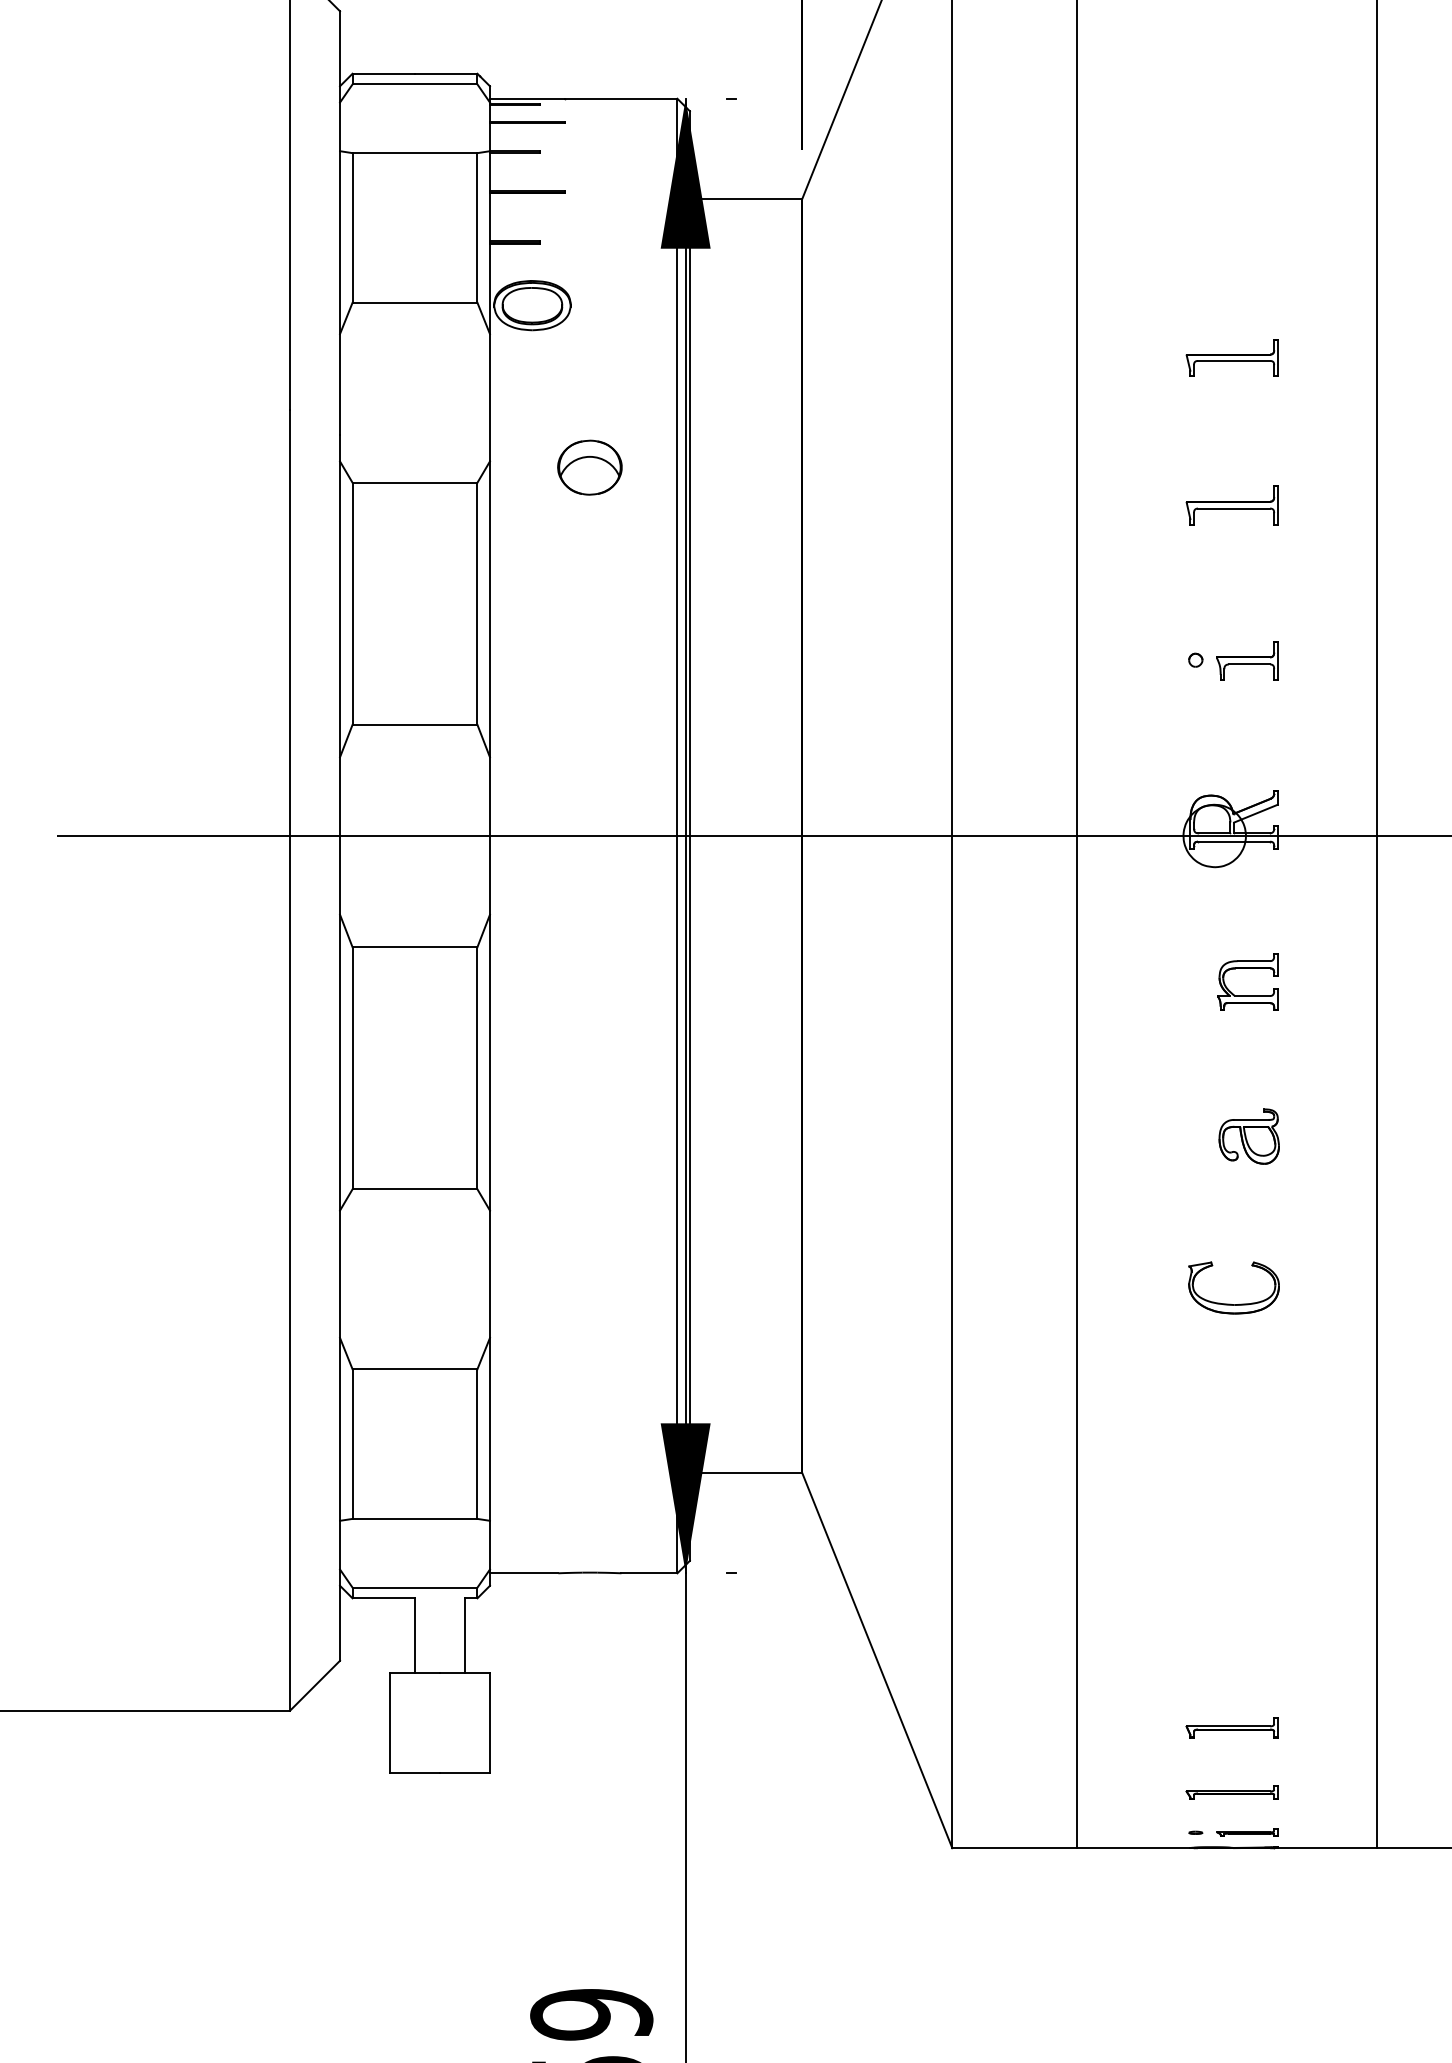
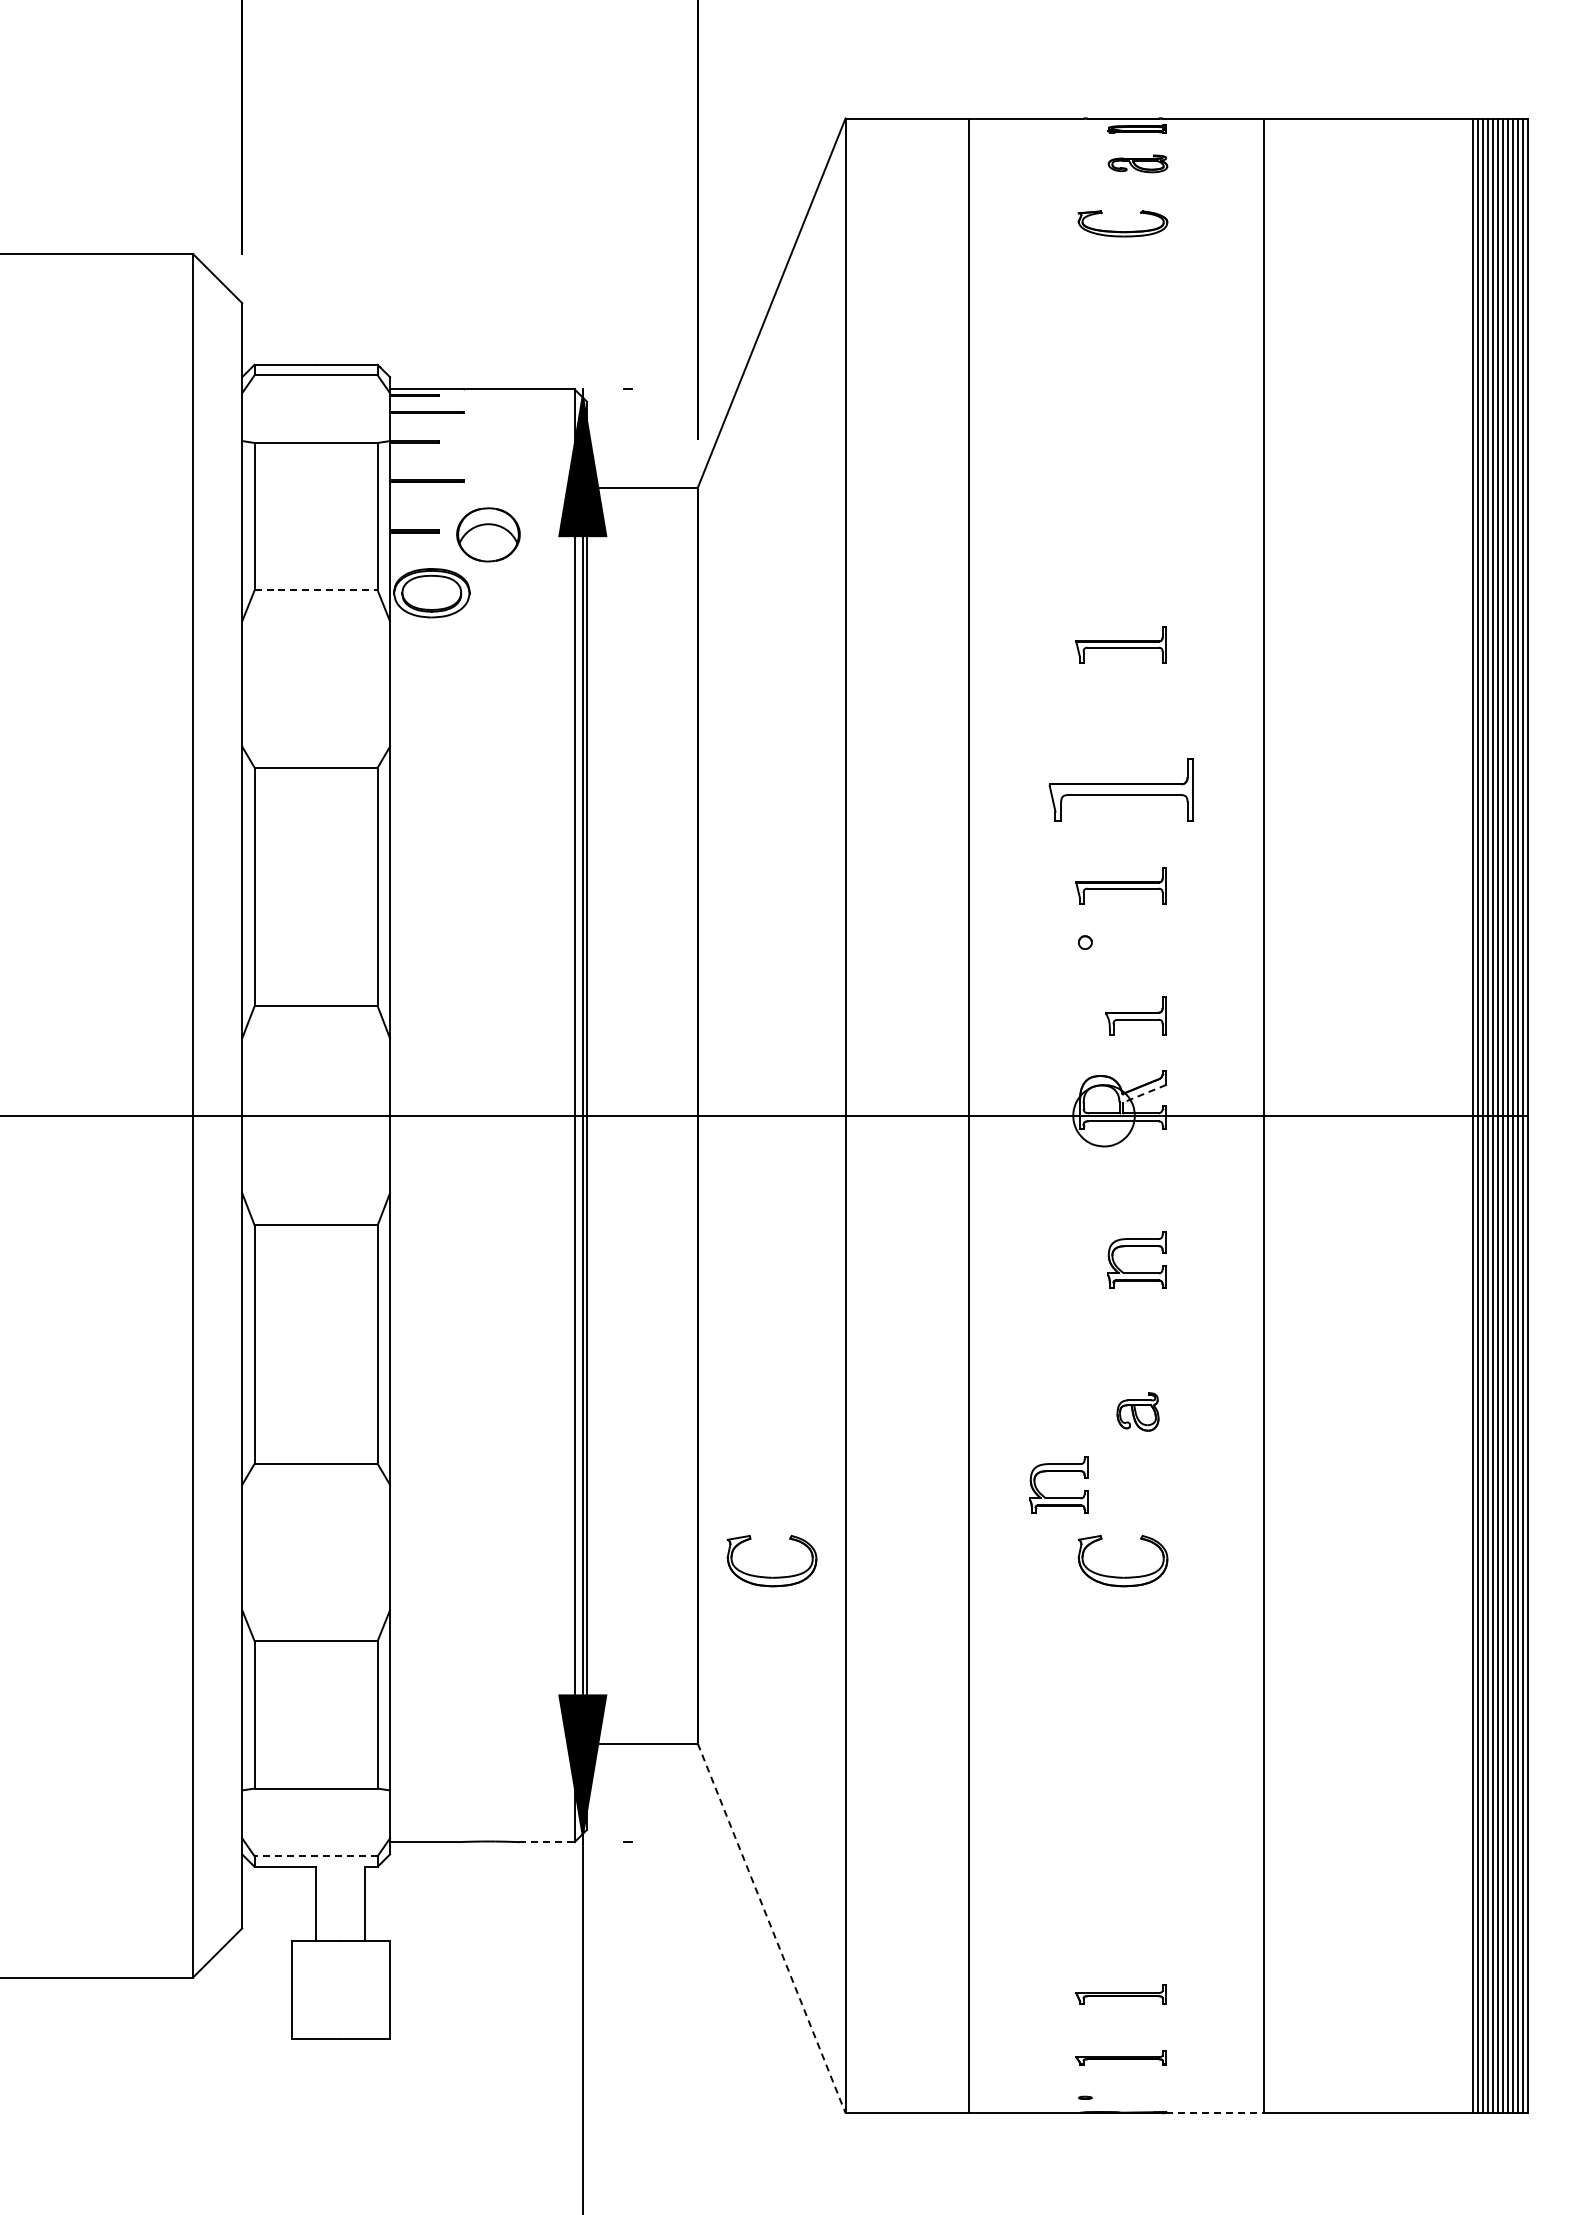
line: (415, 302) -> (316, 590), solid -> dashed
part: (589, 467) -> (488, 534), moved
part: (1231, 504) -> (1120, 789), size x1.6
part: (1231, 602) -> (1120, 885), added
part: (1246, 660) -> (1135, 1015), moved
line: (1255, 813) -> (1144, 1093), solid -> dashed
part: (1248, 1136) -> (1137, 1411), size x0.7
part: (1168, 1197) -> (1058, 1471), added
part: (877, 1303) -> (771, 1576), added
line: (649, 1573) -> (547, 1842), solid -> dashed
line: (415, 1587) -> (316, 1856), solid -> dashed
line: (877, 1660) -> (771, 1928), solid -> dashed
part: (1246, 1832) -> (1135, 2097), removed
line: (1327, 1848) -> (1215, 2113), solid -> dashed

